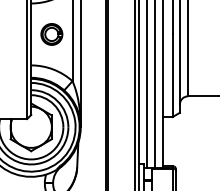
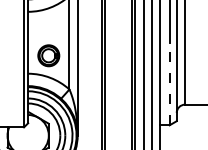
part: (51, 34) -> (48, 55), moved
line: (172, 75) -> (169, 83), solid -> dashed

